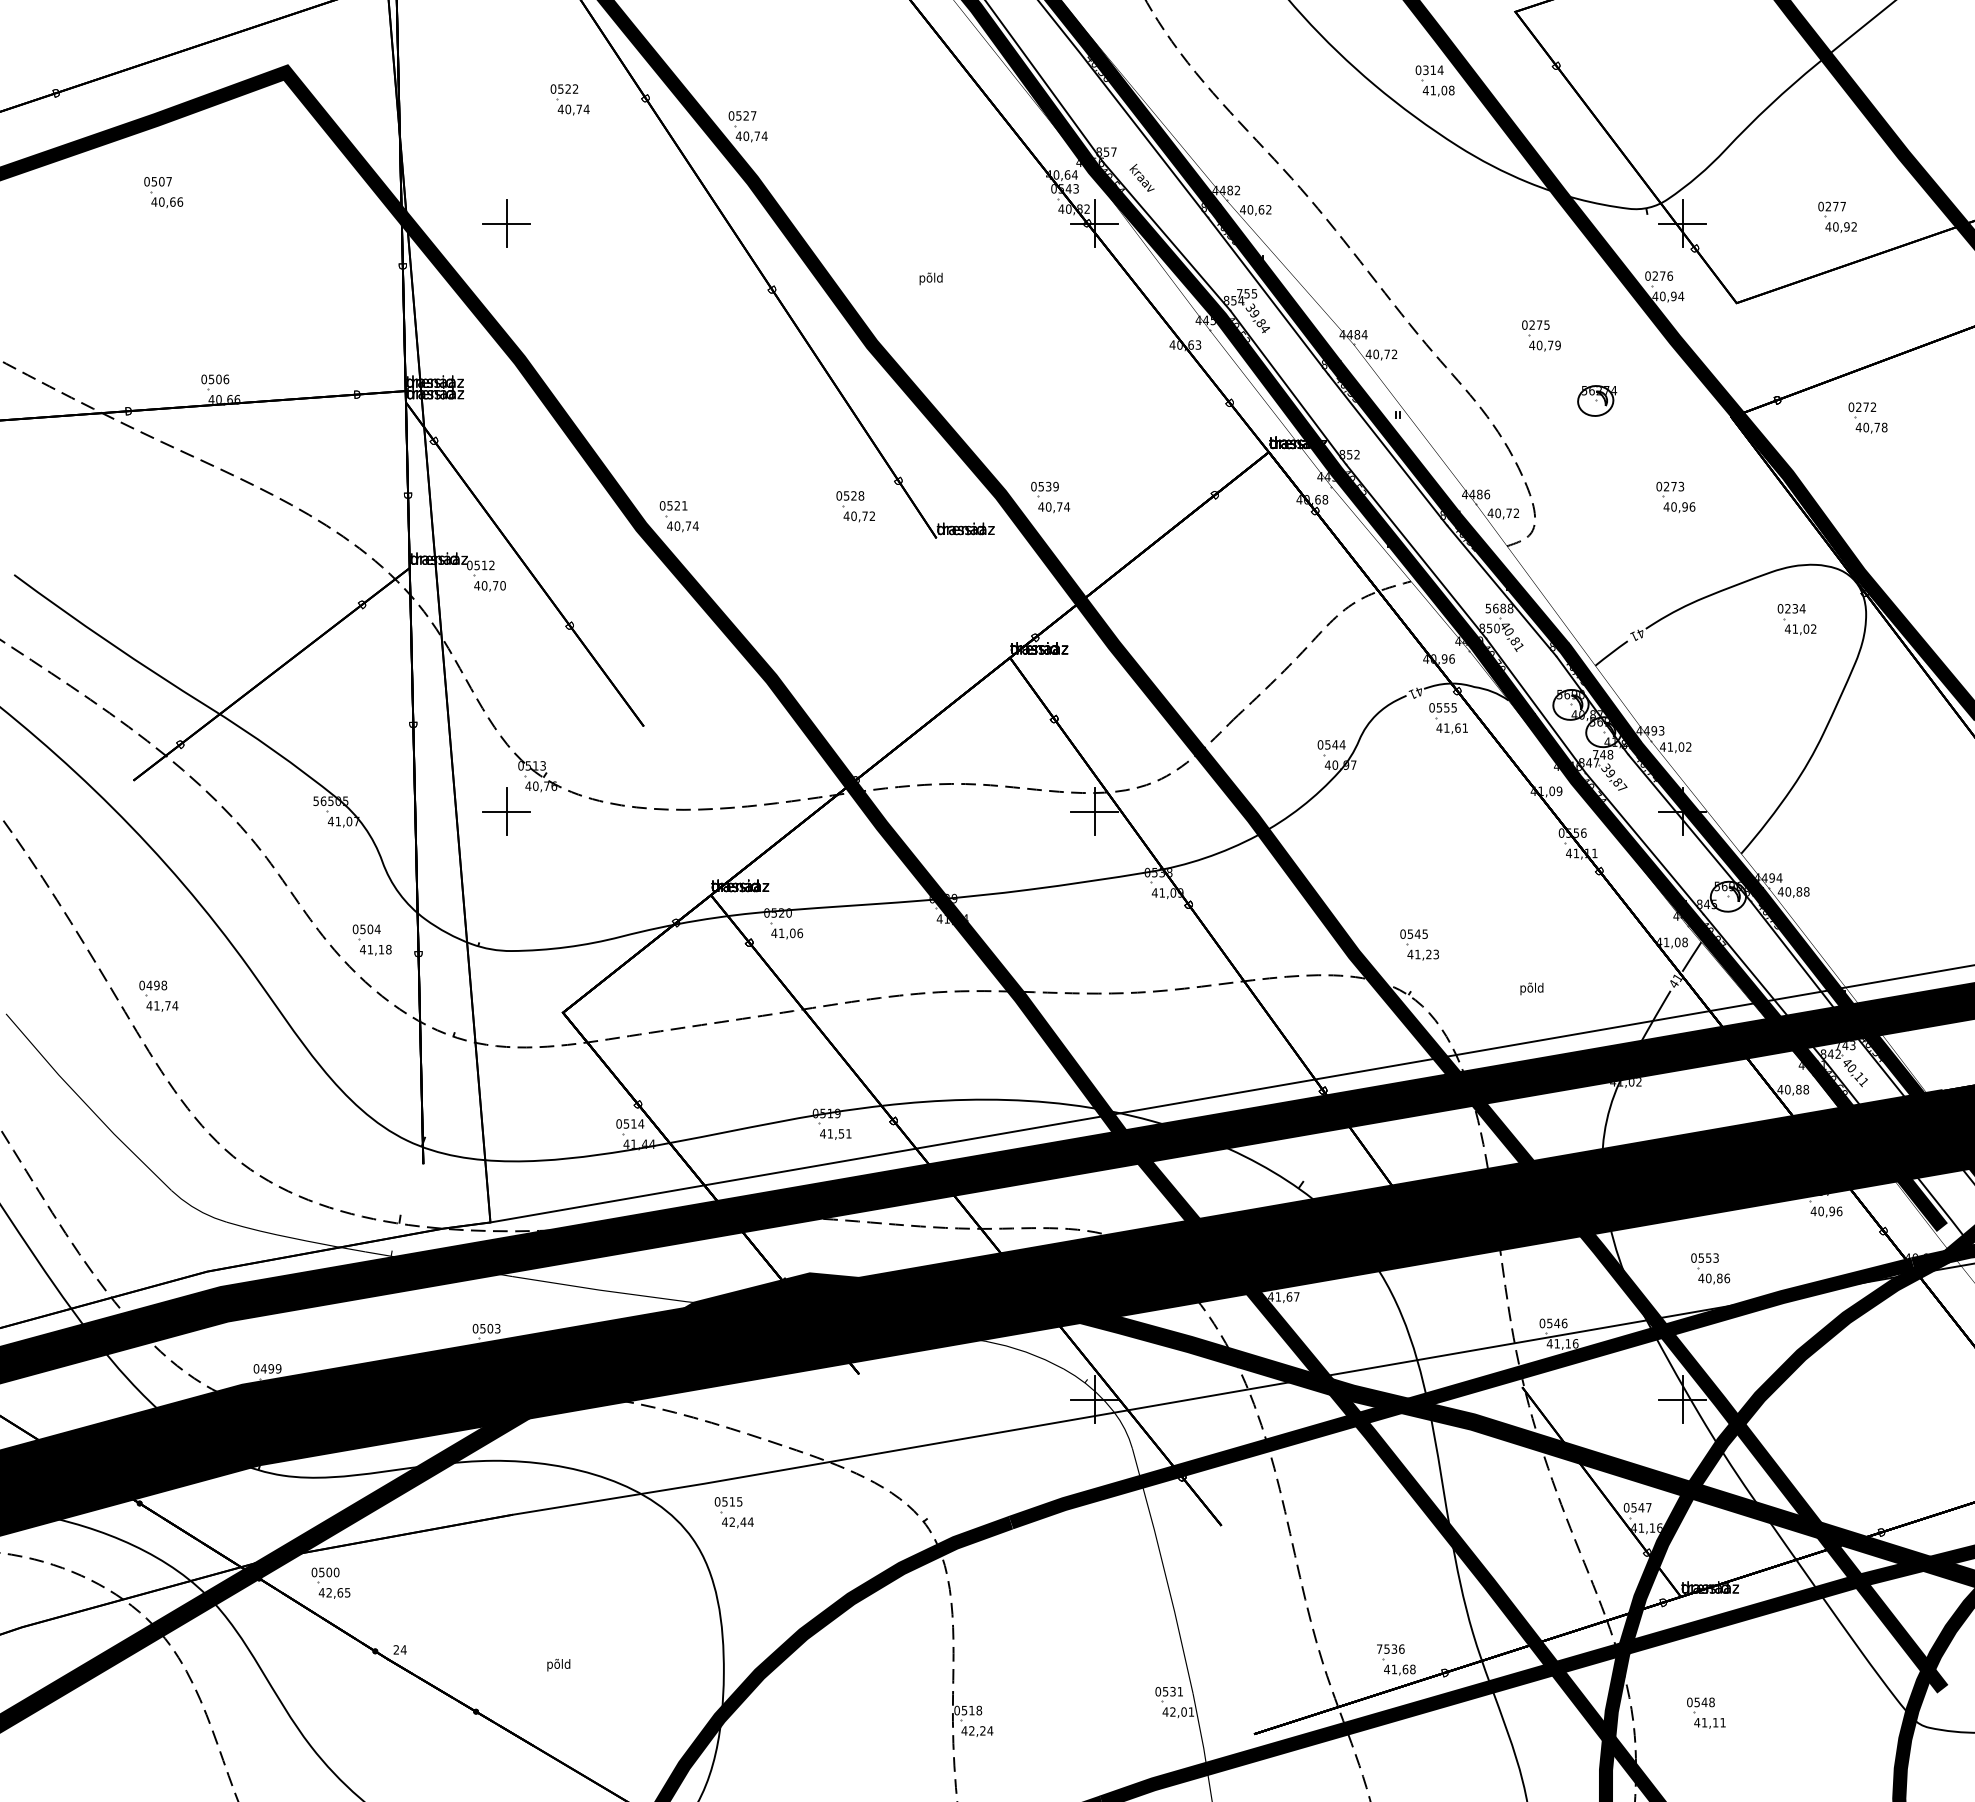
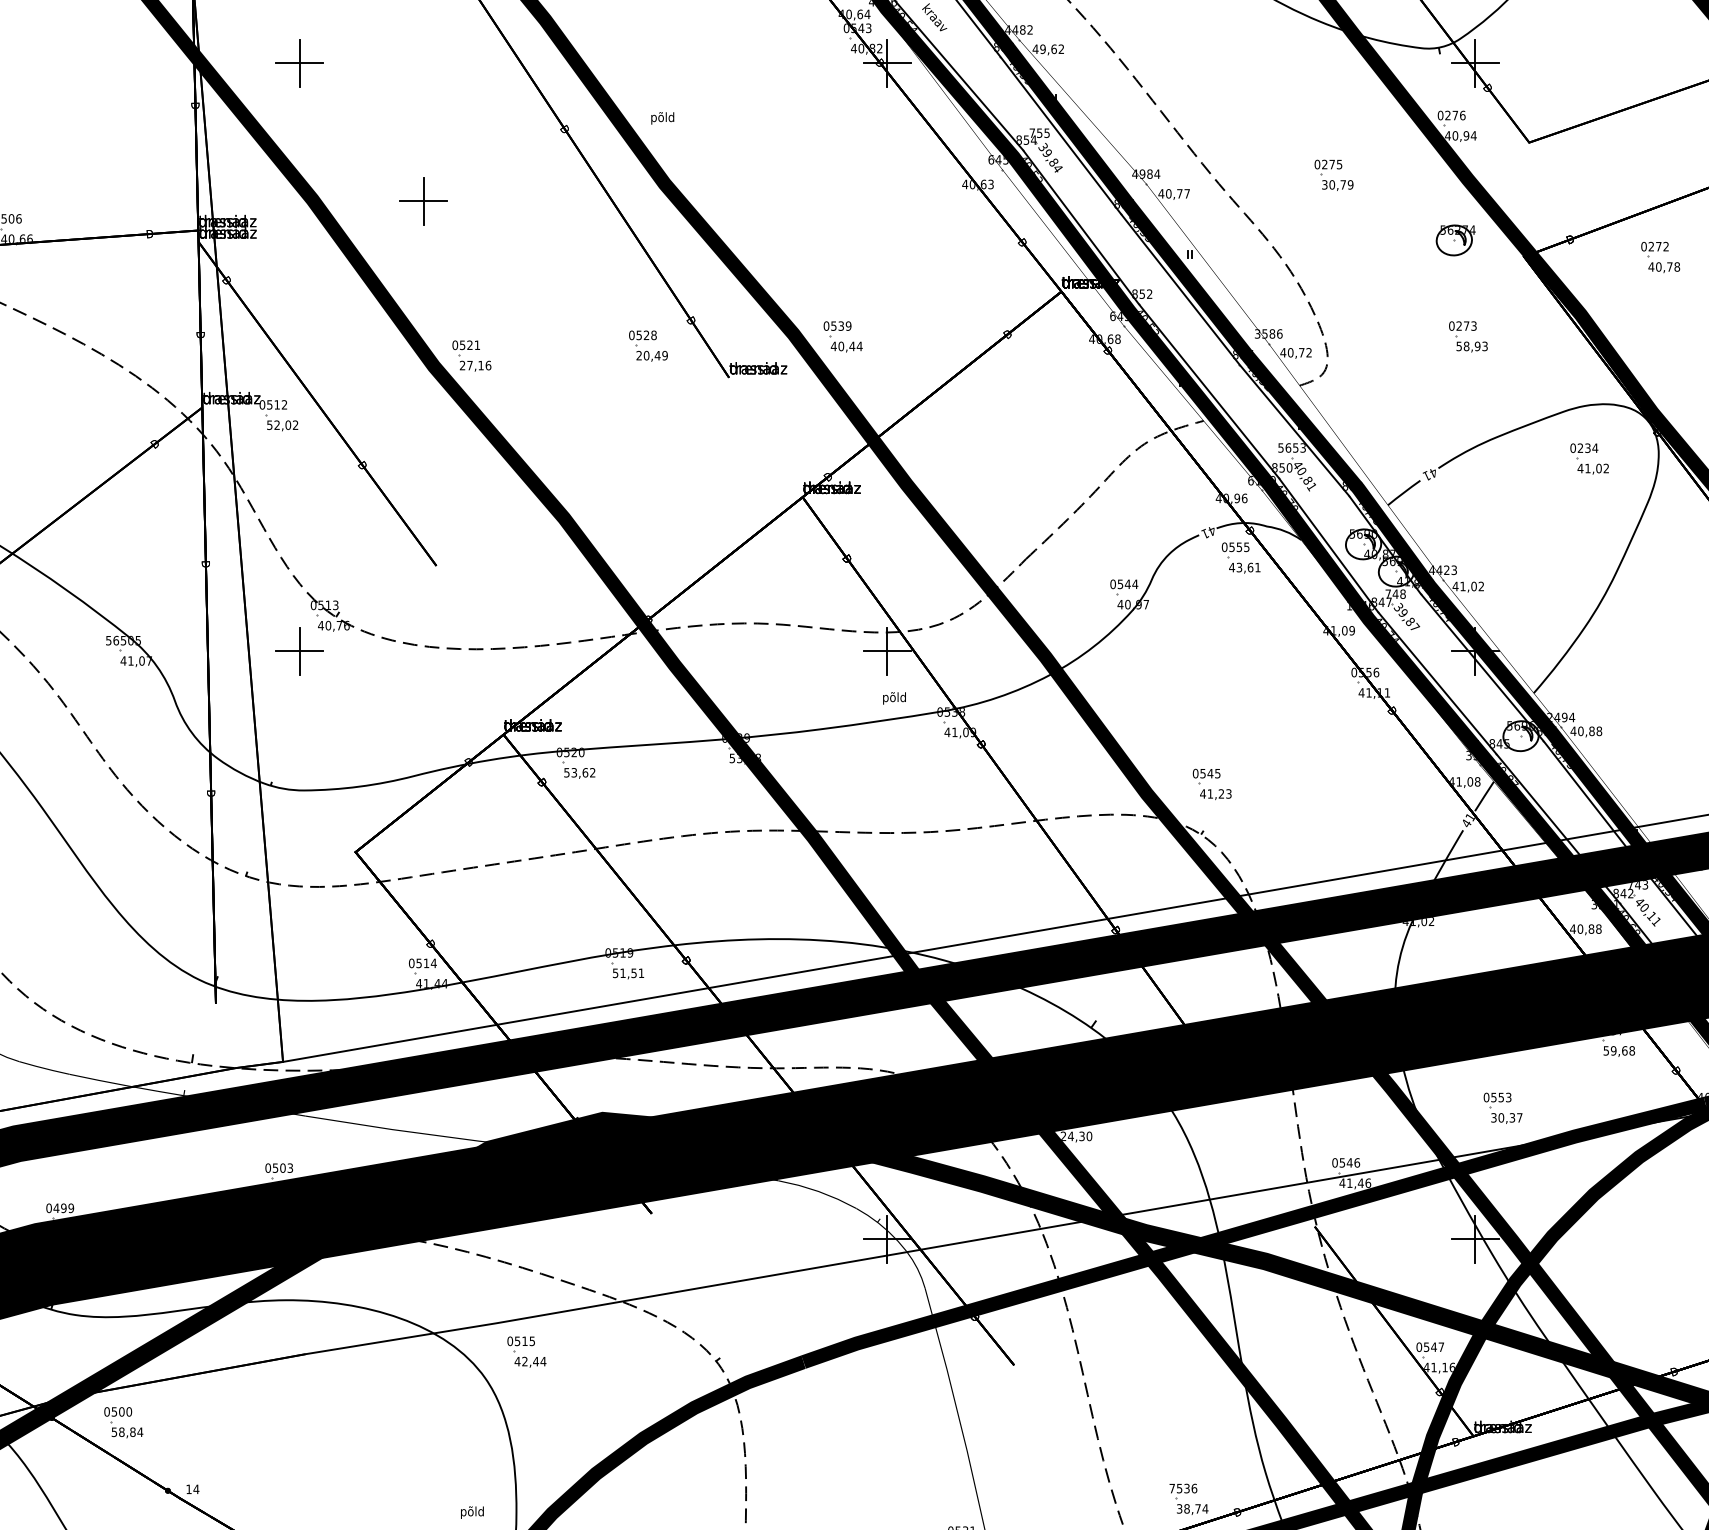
text: (1250, 209) -> (1043, 48), 40,62 -> 49,62
part: (1837, 216) -> (1630, 55), removed
text: (930, 278) -> (662, 117), moved
text: (1198, 320) -> (991, 159), 44 -> 64
text: (1349, 334) -> (1142, 173), 44 -> 49
text: (1532, 345) -> (1325, 184), 40,79 -> 30,79
text: (1394, 354) -> (1187, 193), 40,72 -> 40,77
part: (630, 361) -> (423, 200), added
part: (1597, 400) -> (1456, 239), moved
text: (1320, 476) -> (1113, 315), 44 -> 64
text: (1468, 494) -> (1261, 333), 44 -> 35
text: (1059, 506) -> (852, 345), 40,74 -> 40,44
text: (1679, 506) -> (1472, 345), 40,96 -> 58,93
text: (859, 516) -> (652, 355), 40,72 -> 20,49
text: (682, 525) -> (475, 364), 40,74 -> 27,16
text: (489, 585) -> (282, 424), 40,70 -> 52,02
text: (1506, 608) -> (1299, 447), 88 -> 53
text: (1461, 641) -> (1254, 480), 44 -> 61
text: (1446, 727) -> (1239, 566), 41,61 -> 43,61
text: (1654, 730) -> (1447, 569), 93 -> 23
text: (1556, 766) -> (1349, 605), 44 -> 14
text: (1757, 877) -> (1550, 716), 44 -> 24
text: (1678, 915) -> (1471, 754), 44 -> 33
text: (952, 918) -> (745, 757), 41,04 -> 53,28
text: (787, 933) -> (580, 772), 41,06 -> 53,62
part: (371, 939) -> (164, 778), removed
text: (1531, 988) -> (894, 697), moved
text: (1802, 1064) -> (1595, 903), 44 -> 33
text: (822, 1133) -> (615, 972), 41,51 -> 51,51
text: (1826, 1211) -> (1619, 1050), 40,96 -> 59,68
text: (1714, 1278) -> (1507, 1117), 40,86 -> 30,37
text: (1283, 1296) -> (1076, 1135), 41,67 -> 24,30
text: (1568, 1343) -> (1361, 1182), 41,16 -> 41,46
text: (334, 1592) -> (127, 1431), 42,65 -> 58,84
text: (395, 1649) -> (188, 1488), 24 -> 14
text: (558, 1664) -> (472, 1511), moved
text: (1399, 1669) -> (1192, 1508), 41,68 -> 38,74

